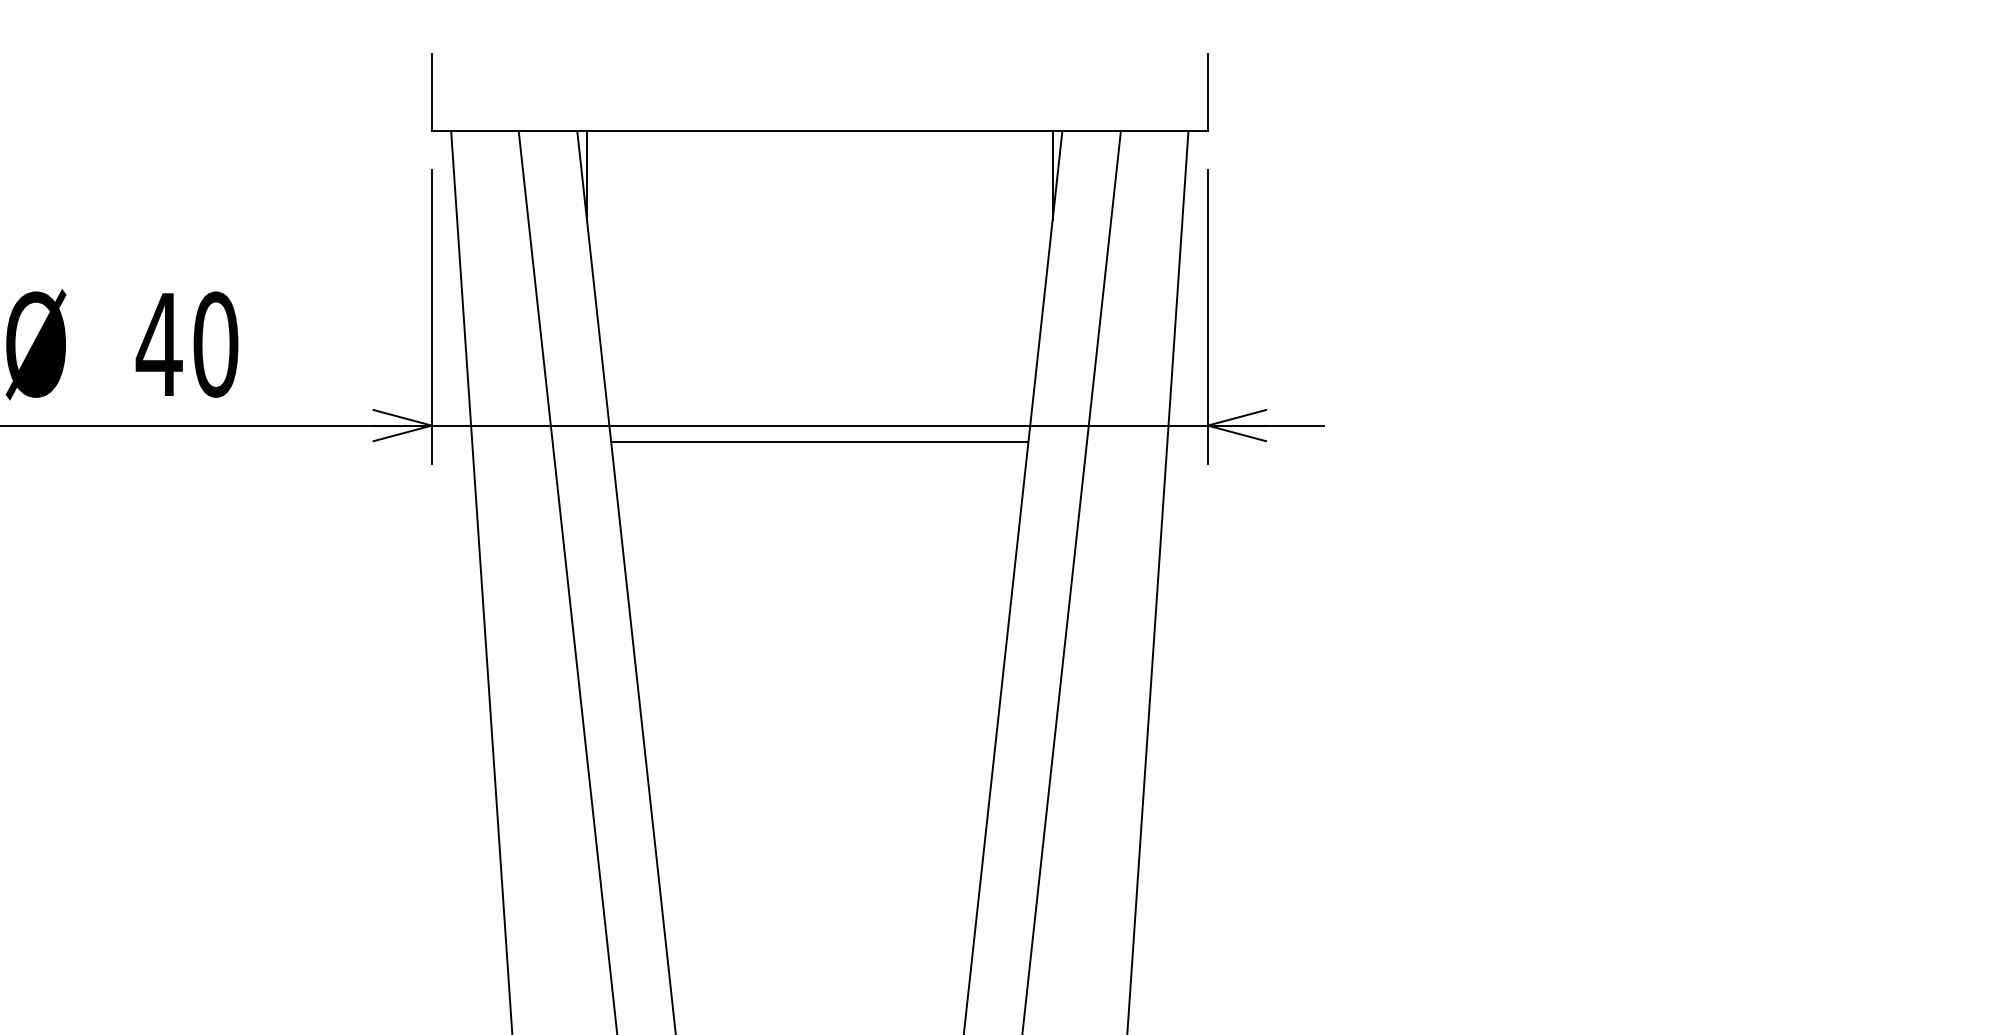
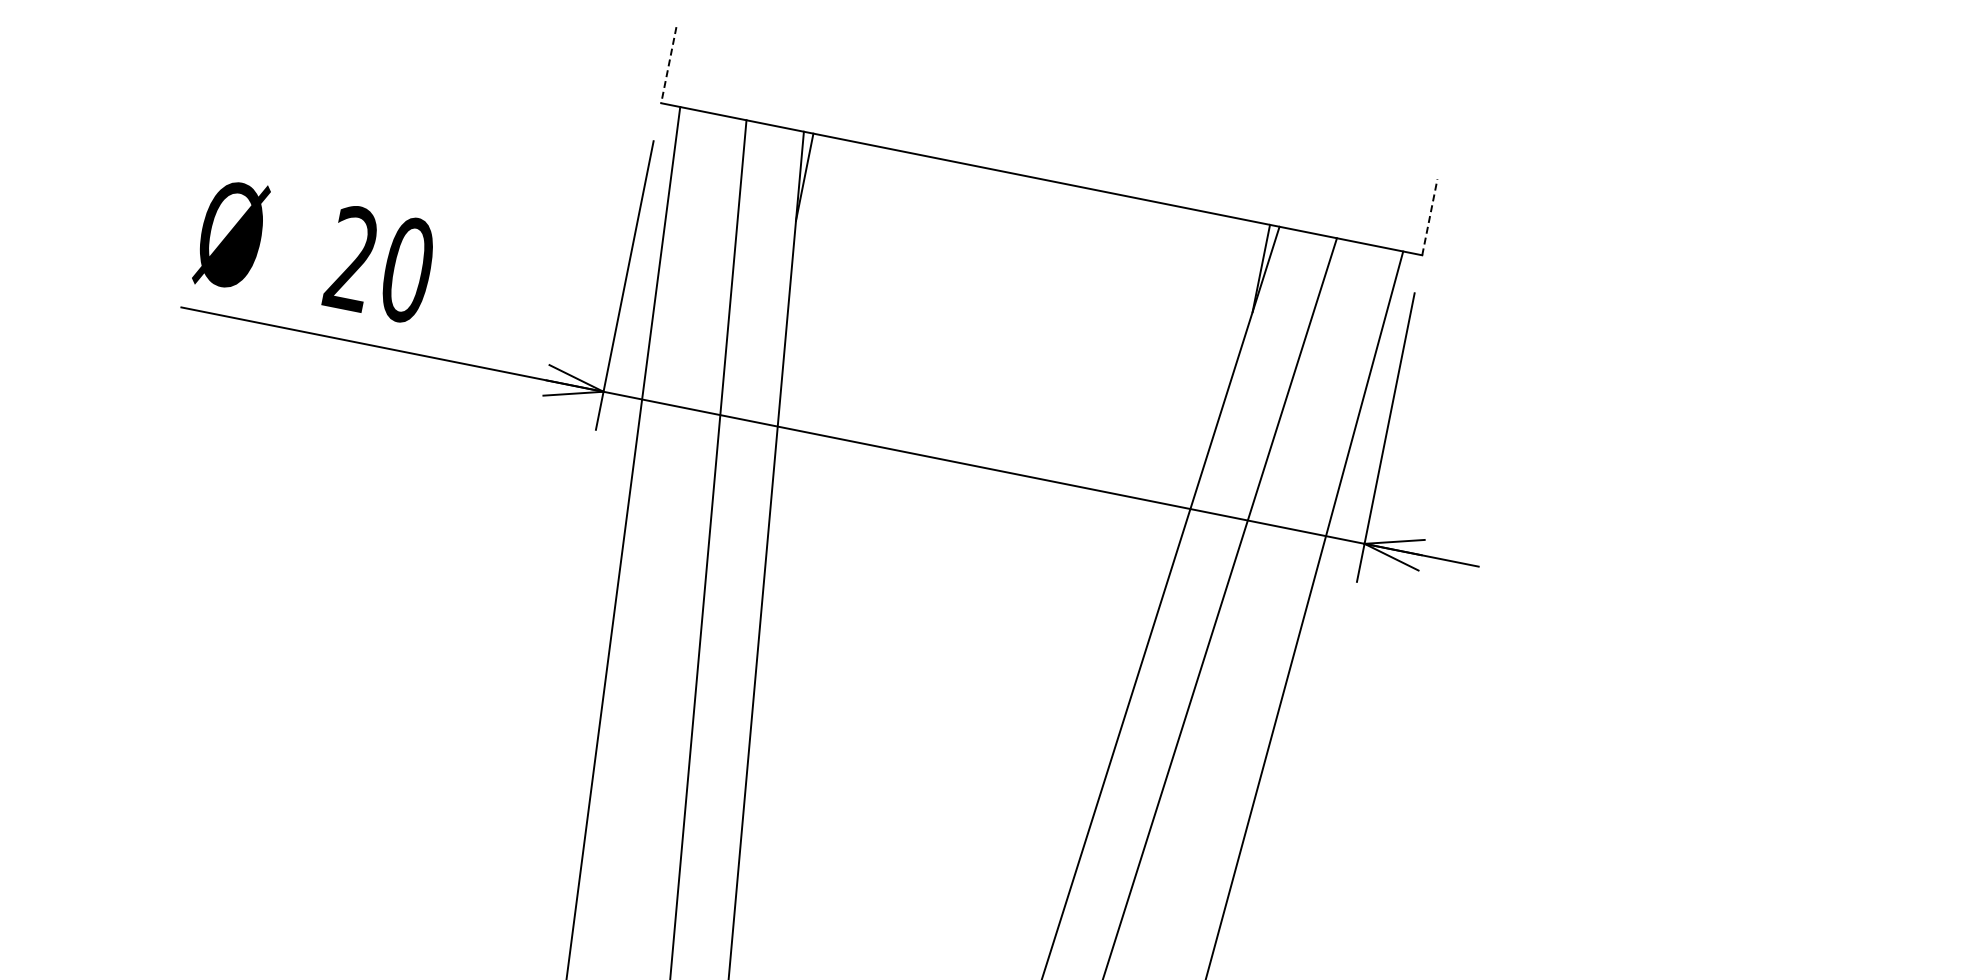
line: (431, 92) -> (668, 65), solid -> dashed
line: (1207, 92) -> (1429, 217), solid -> dashed
text: (158, 343) -> (351, 257), 40 -> 20
line: (819, 441) -> (980, 483), removed

